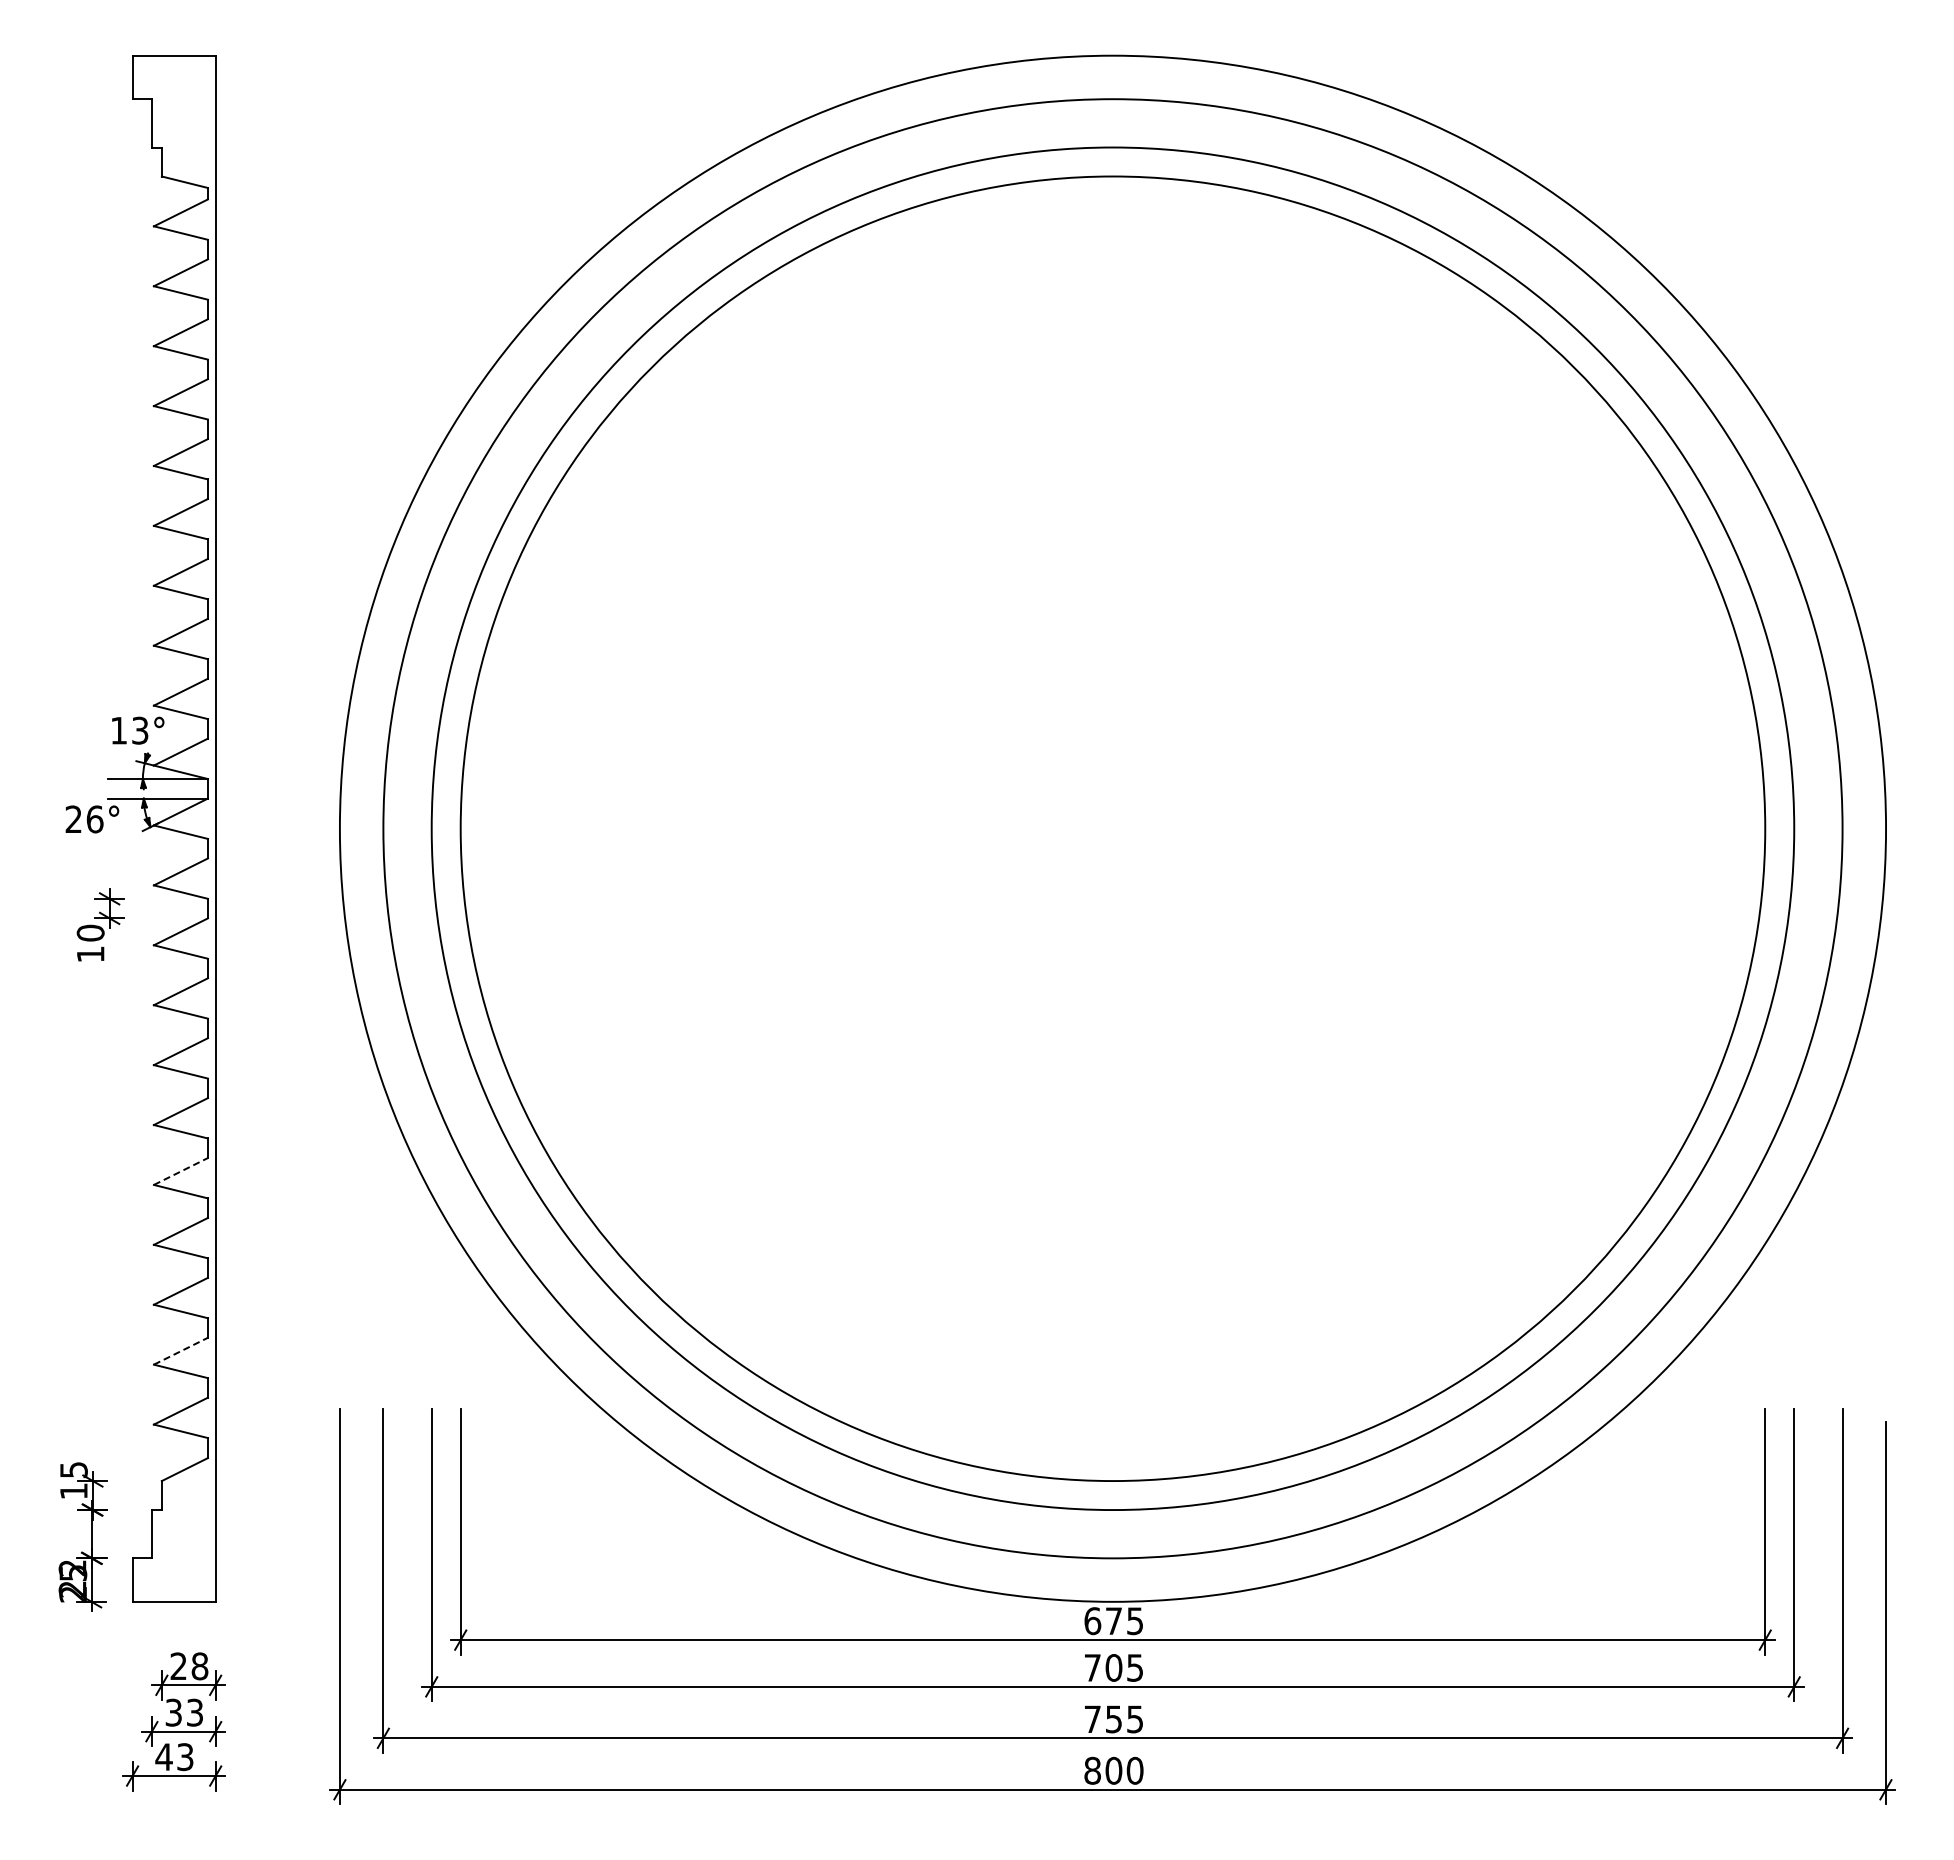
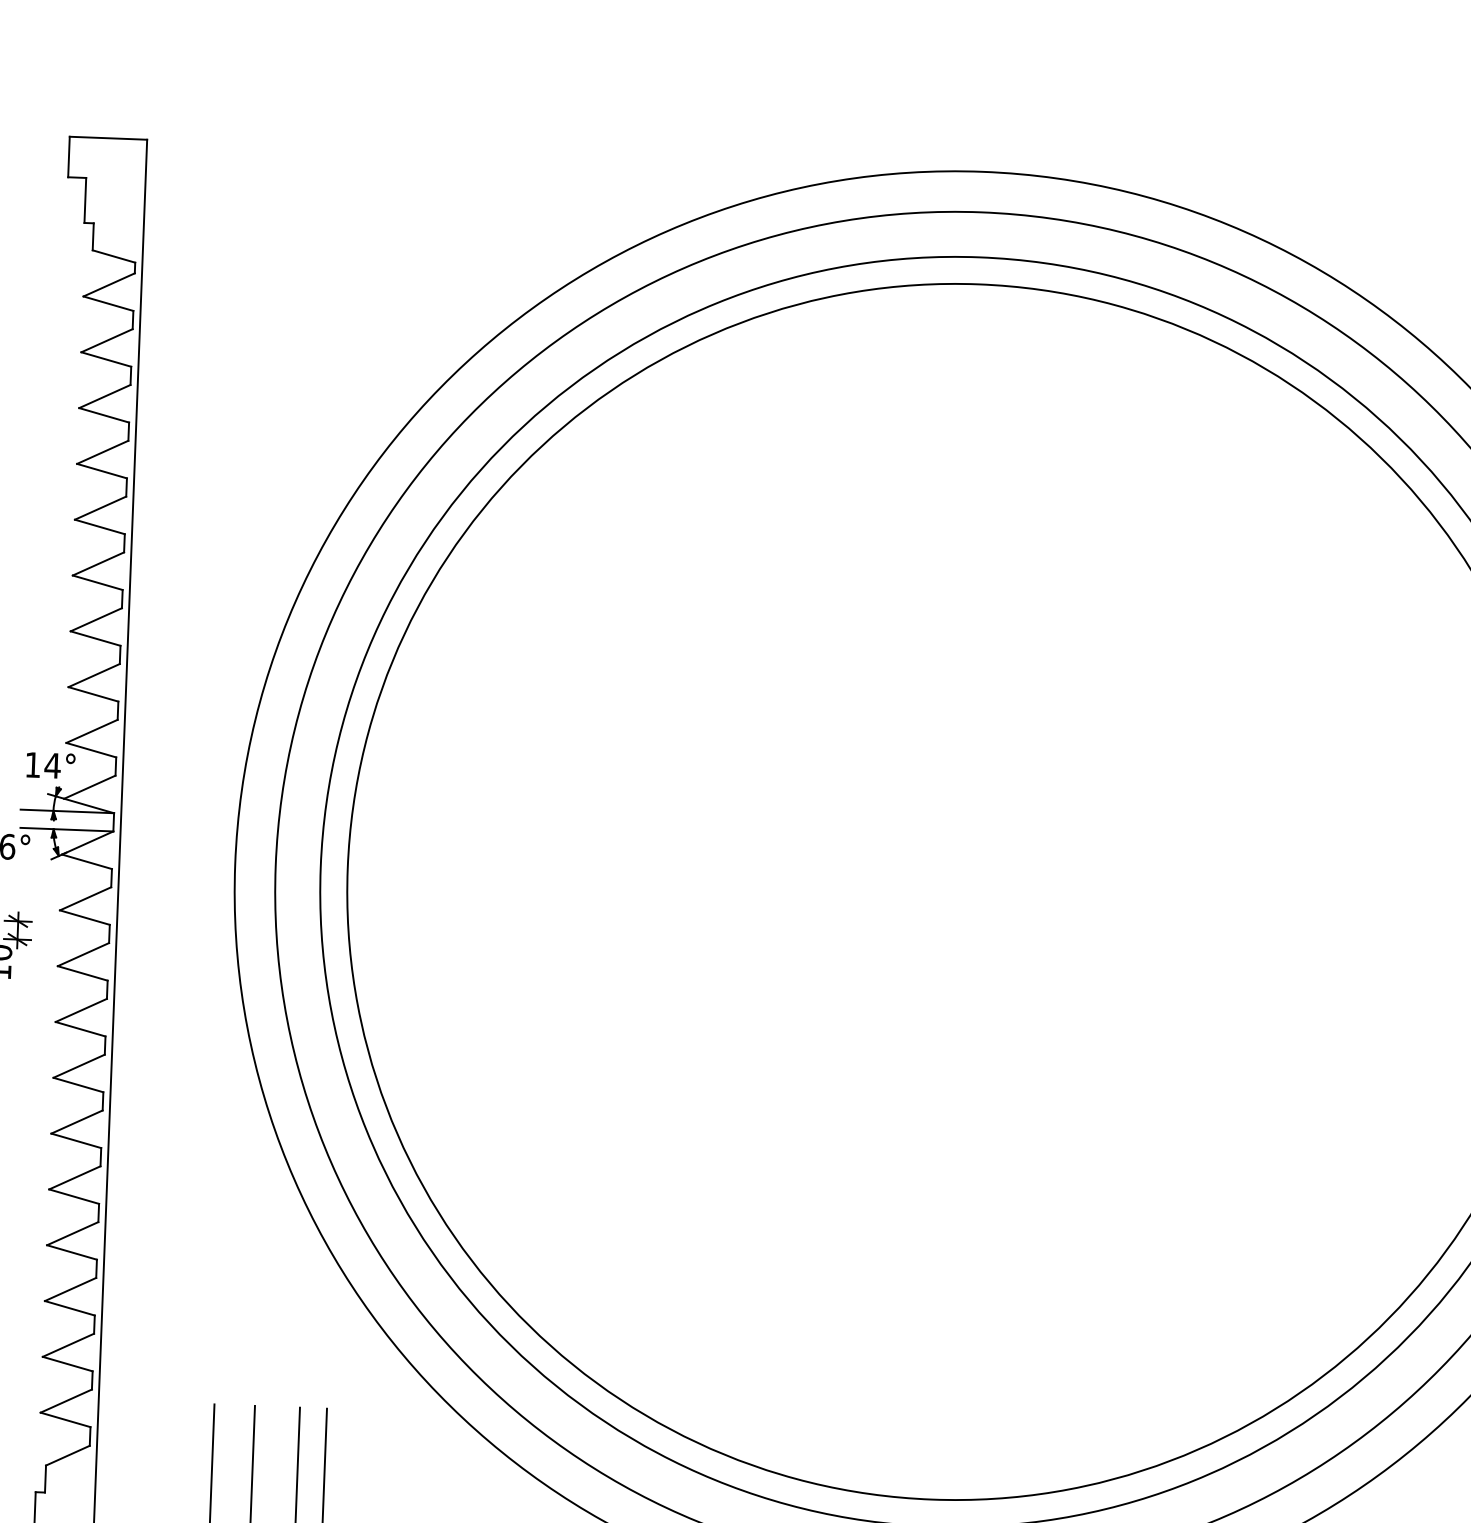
text: (140, 730) -> (52, 765), 13° -> 14°
line: (181, 1171) -> (75, 1177), dashed -> solid
line: (181, 1351) -> (68, 1345), dashed -> solid

